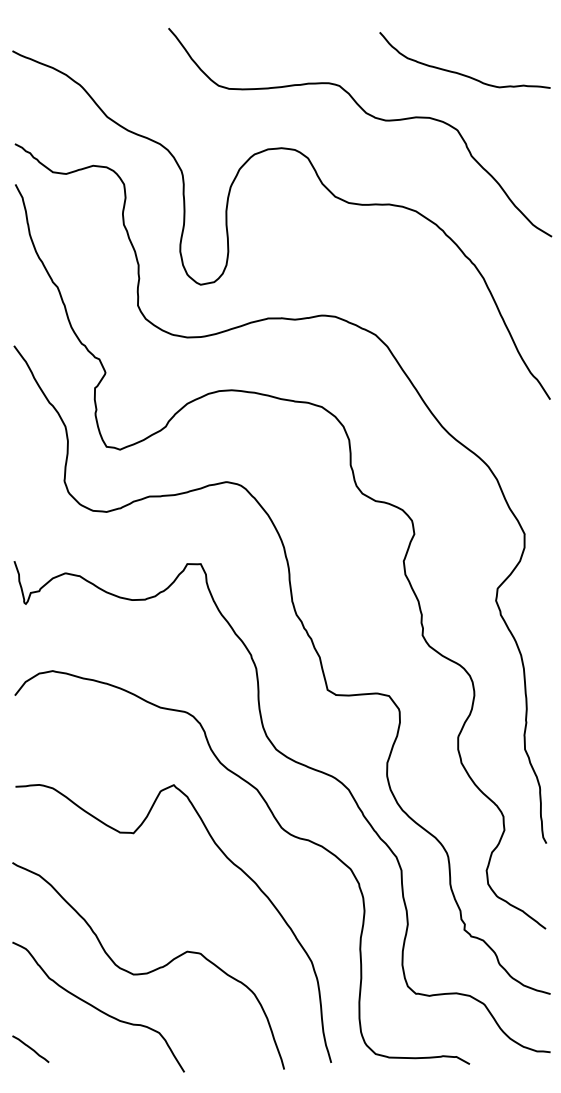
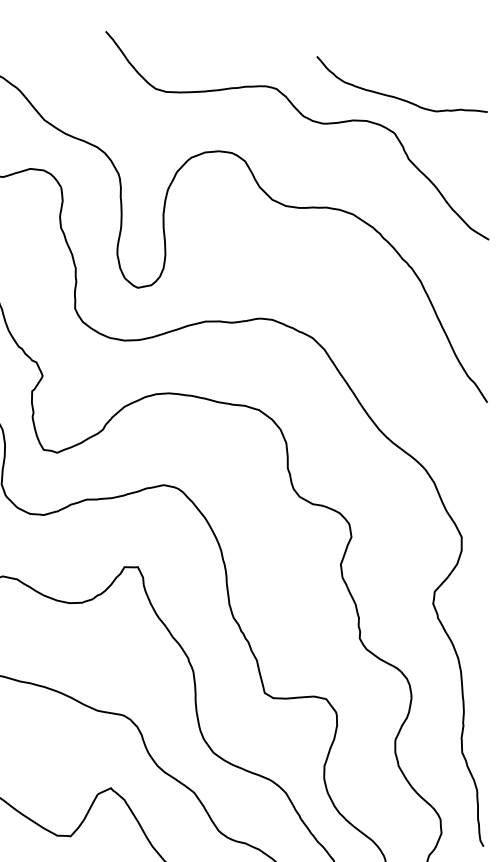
curve: (459, 72) -> (396, 96), moved

